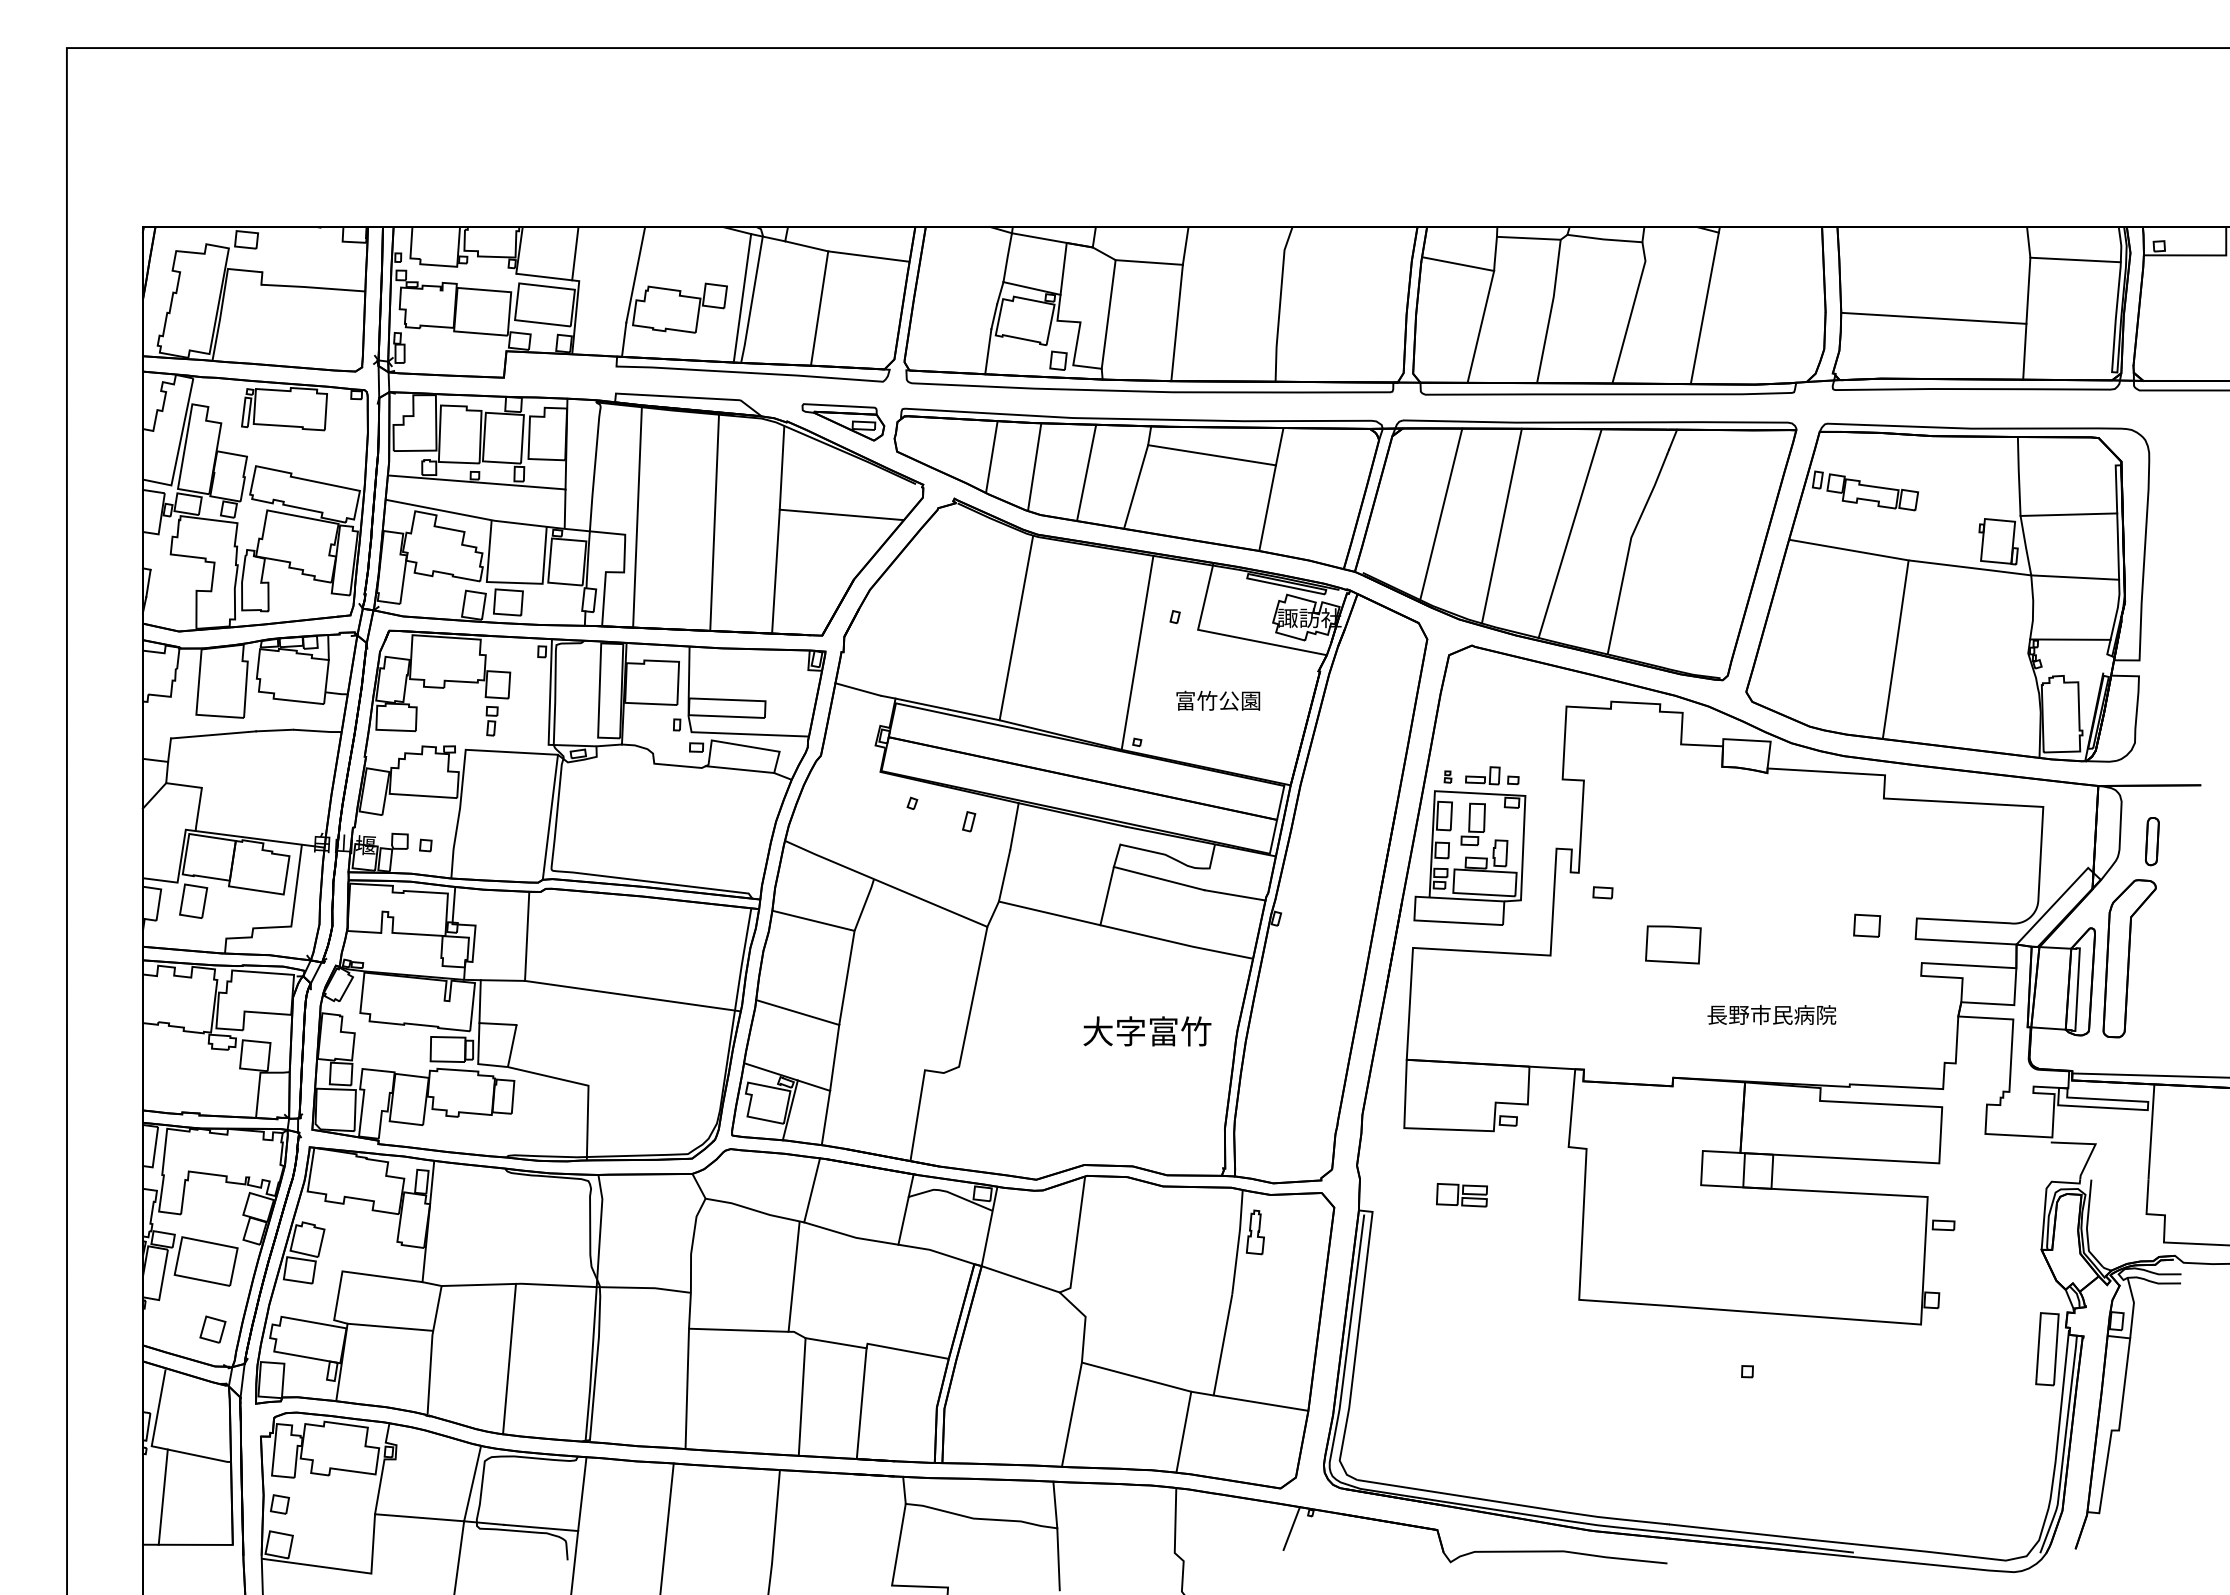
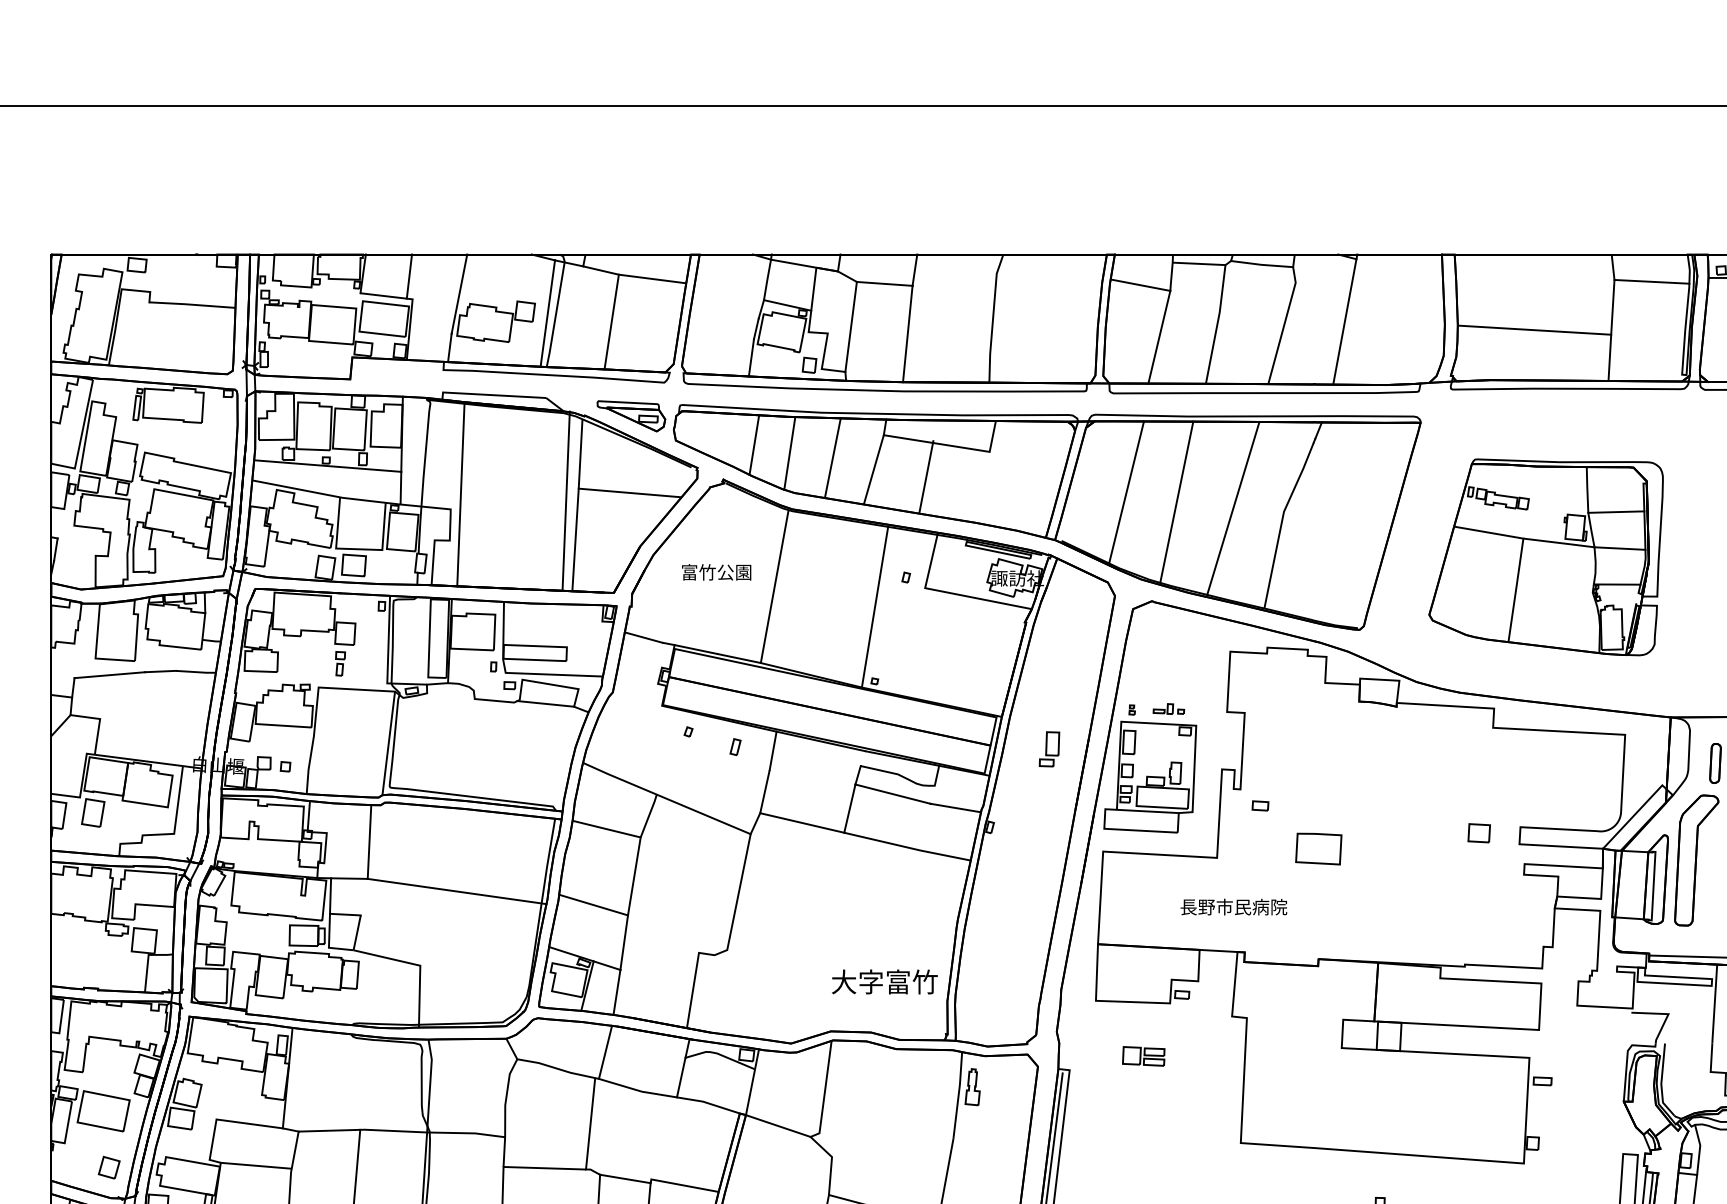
line: (1267, 508) -> (926, 476), moved
line: (714, 522) -> (566, 500), moved
part: (1947, 592) -> (1545, 557), size x0.7
text: (1218, 700) -> (716, 572), moved
part: (1492, 775) -> (1169, 708), size x0.7
part: (1472, 824) -> (1048, 749), moved
text: (1771, 1014) -> (1233, 906), moved
text: (1147, 1031) -> (884, 982), moved

